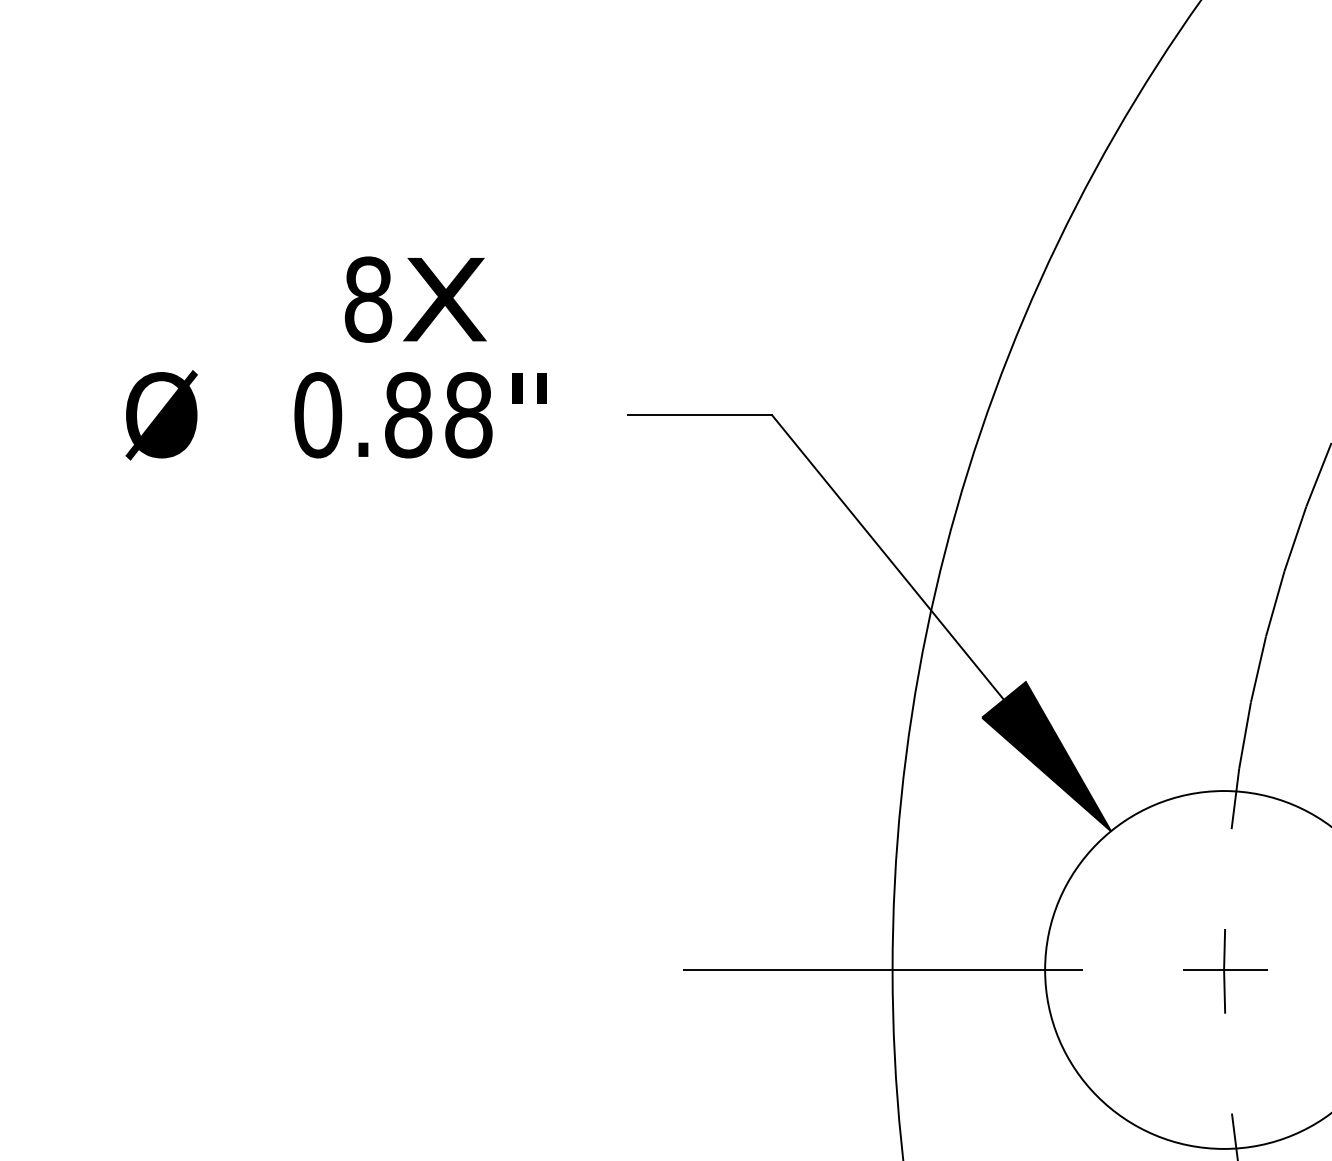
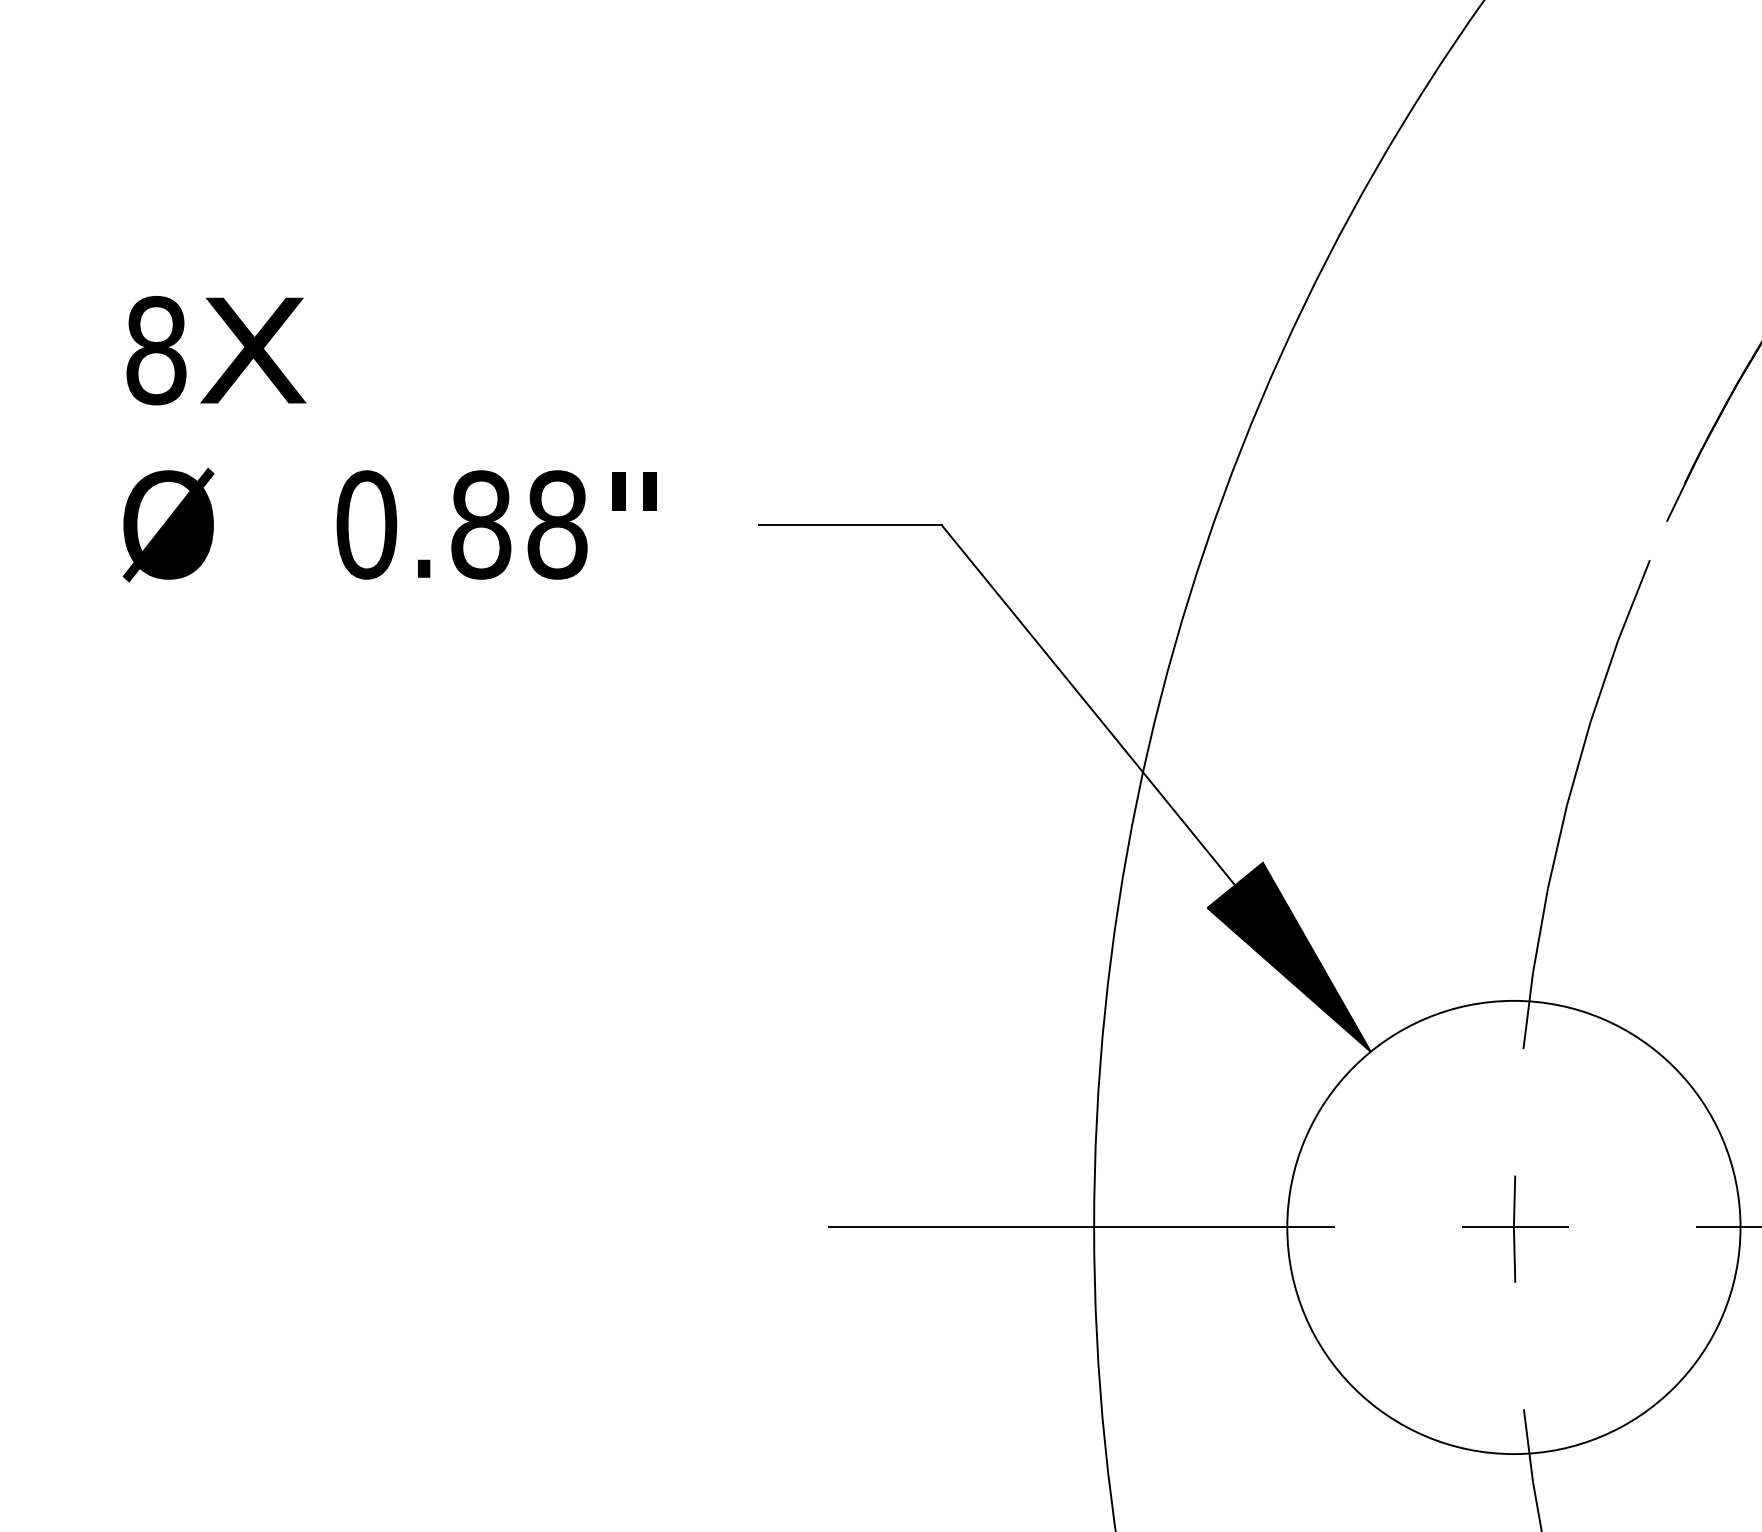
text: (415, 299) -> (216, 350), moved

